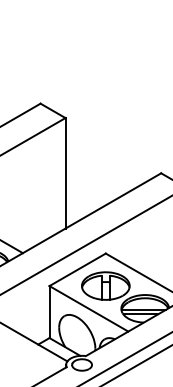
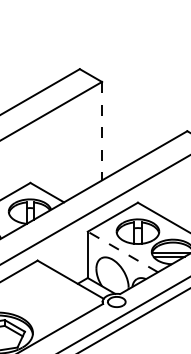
line: (66, 173) -> (102, 131), solid -> dashed
line: (88, 308) -> (122, 251), solid -> dashed

